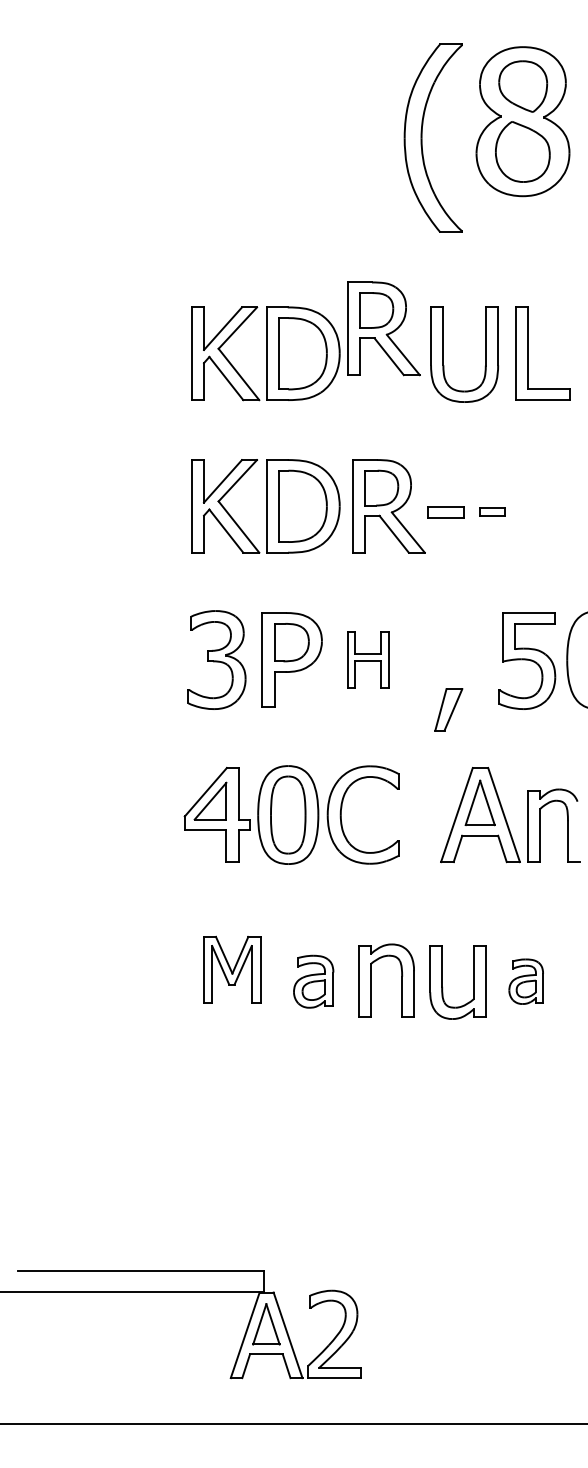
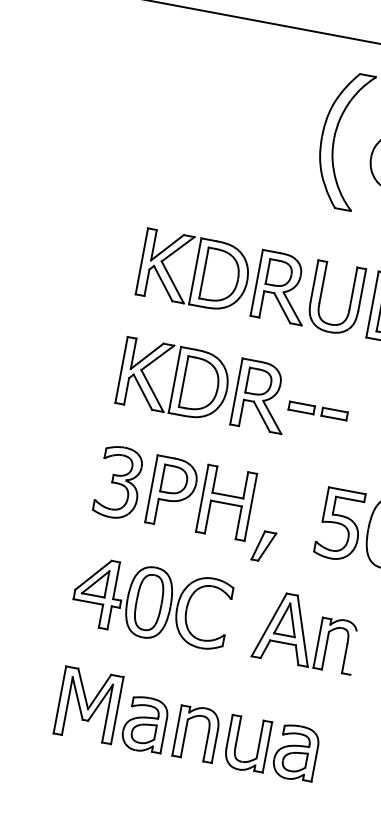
part: (383, 328) -> (281, 287), moved
part: (492, 512) -> (334, 414), size x1.43
part: (367, 659) -> (226, 502), size x1.67
part: (448, 709) -> (263, 546), moved
part: (232, 969) -> (88, 704), size x1.43
part: (313, 981) -> (144, 724), size x1.43
part: (526, 981) -> (296, 752), size x1.67

